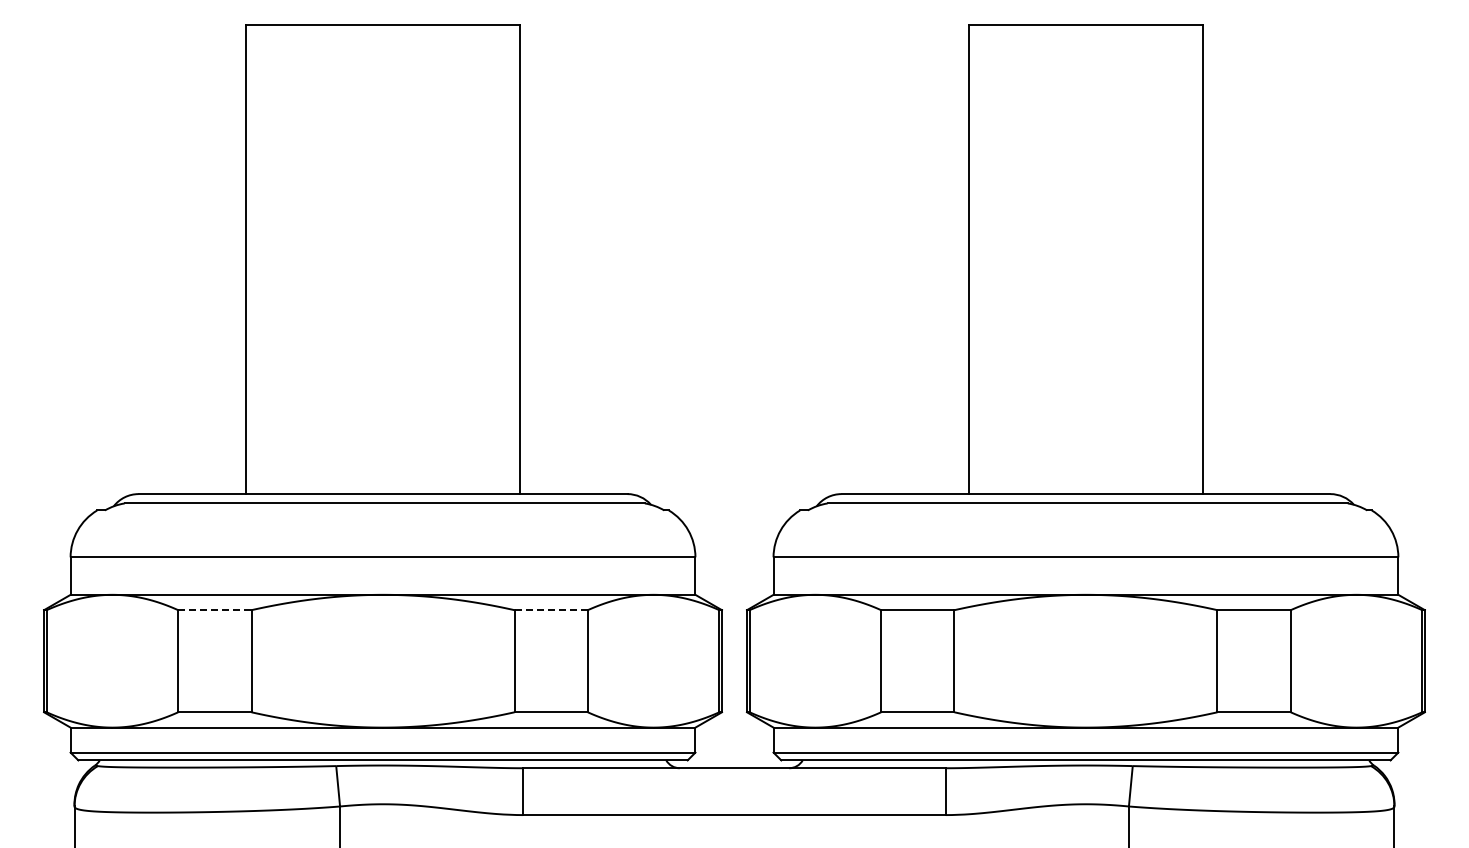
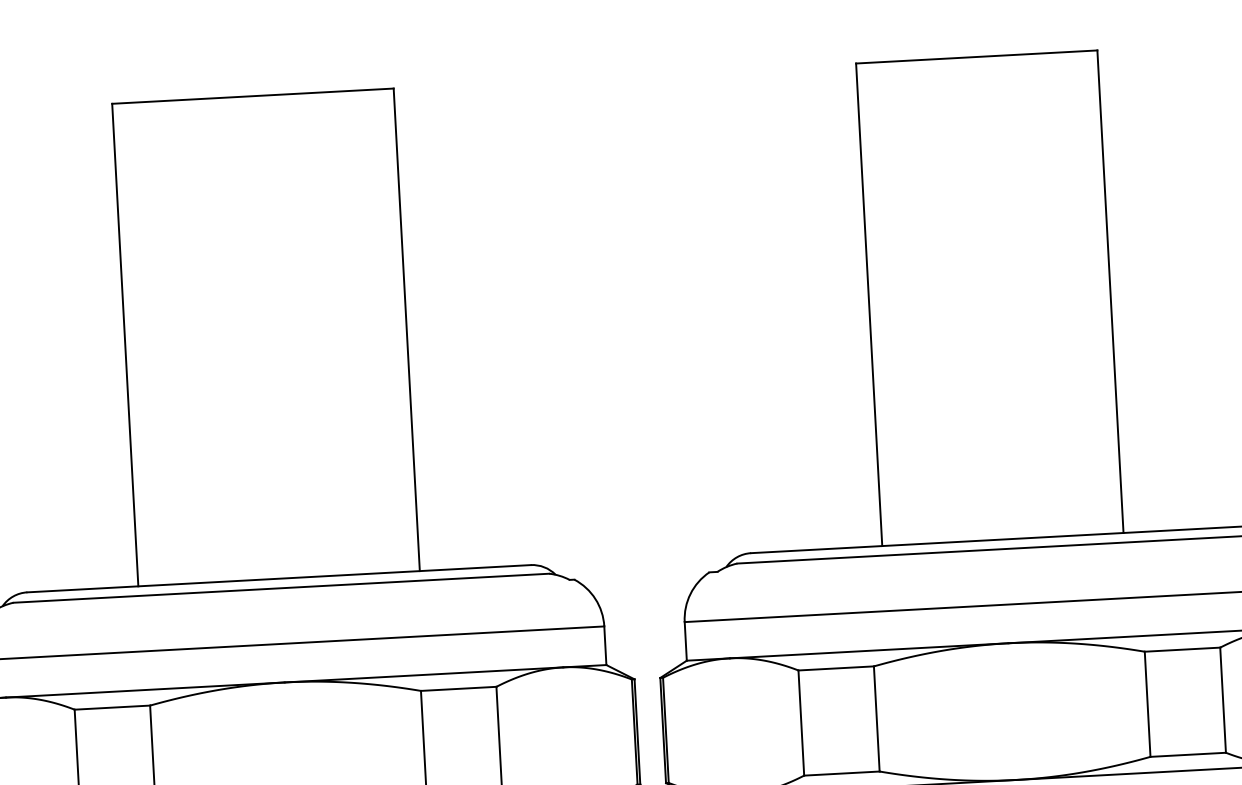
line: (214, 610) -> (112, 707), dashed -> solid
line: (551, 610) -> (459, 689), dashed -> solid

